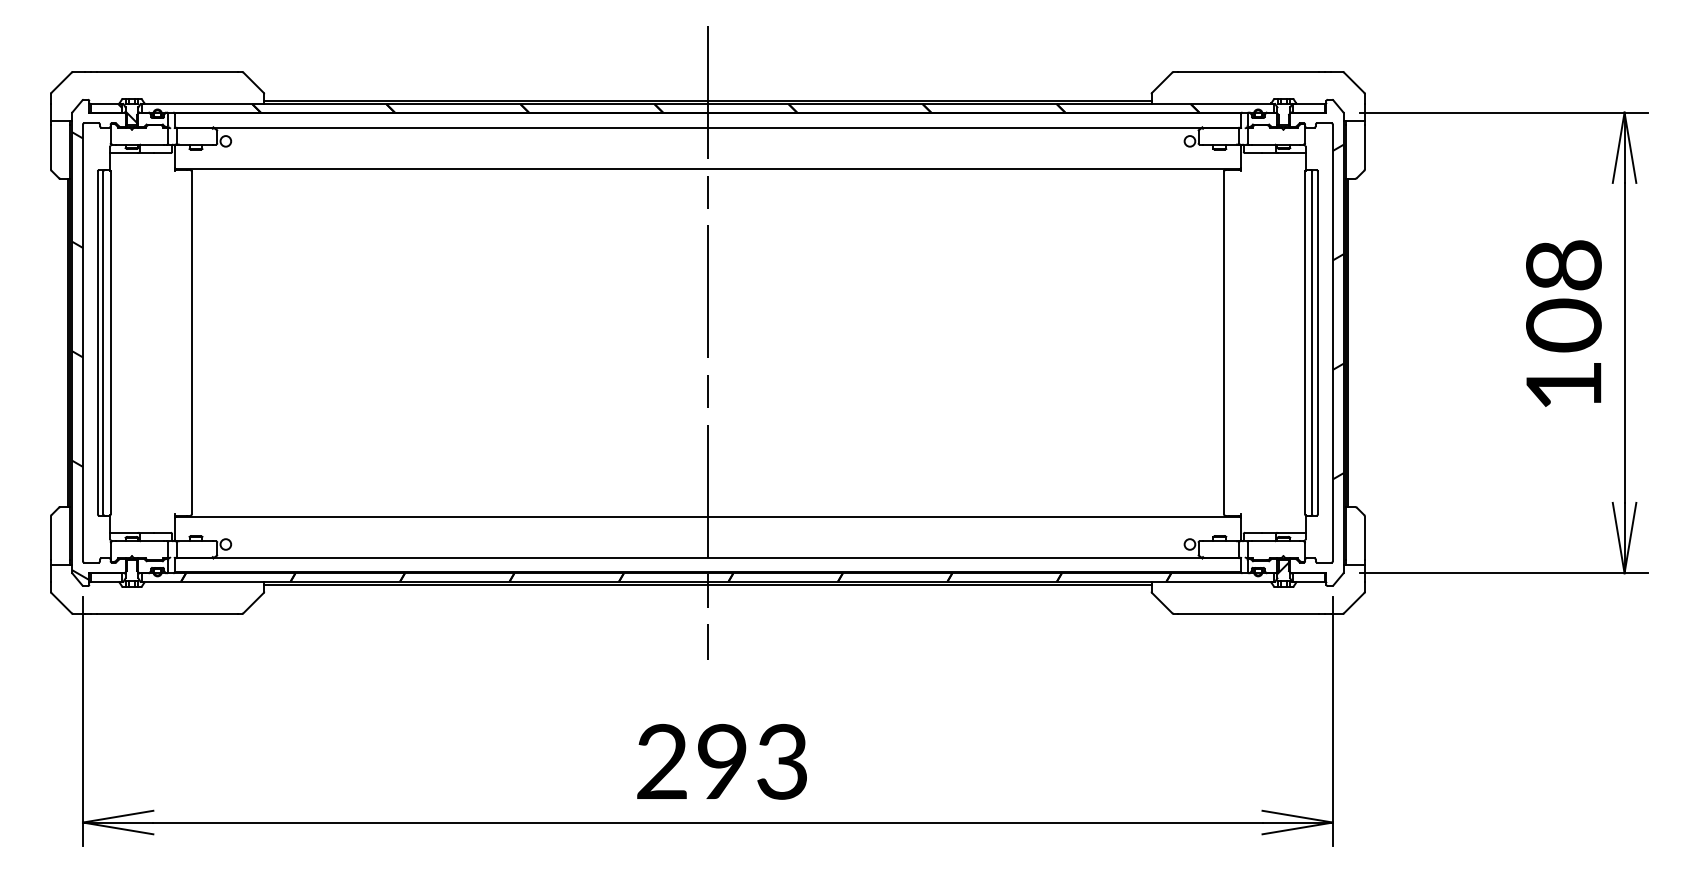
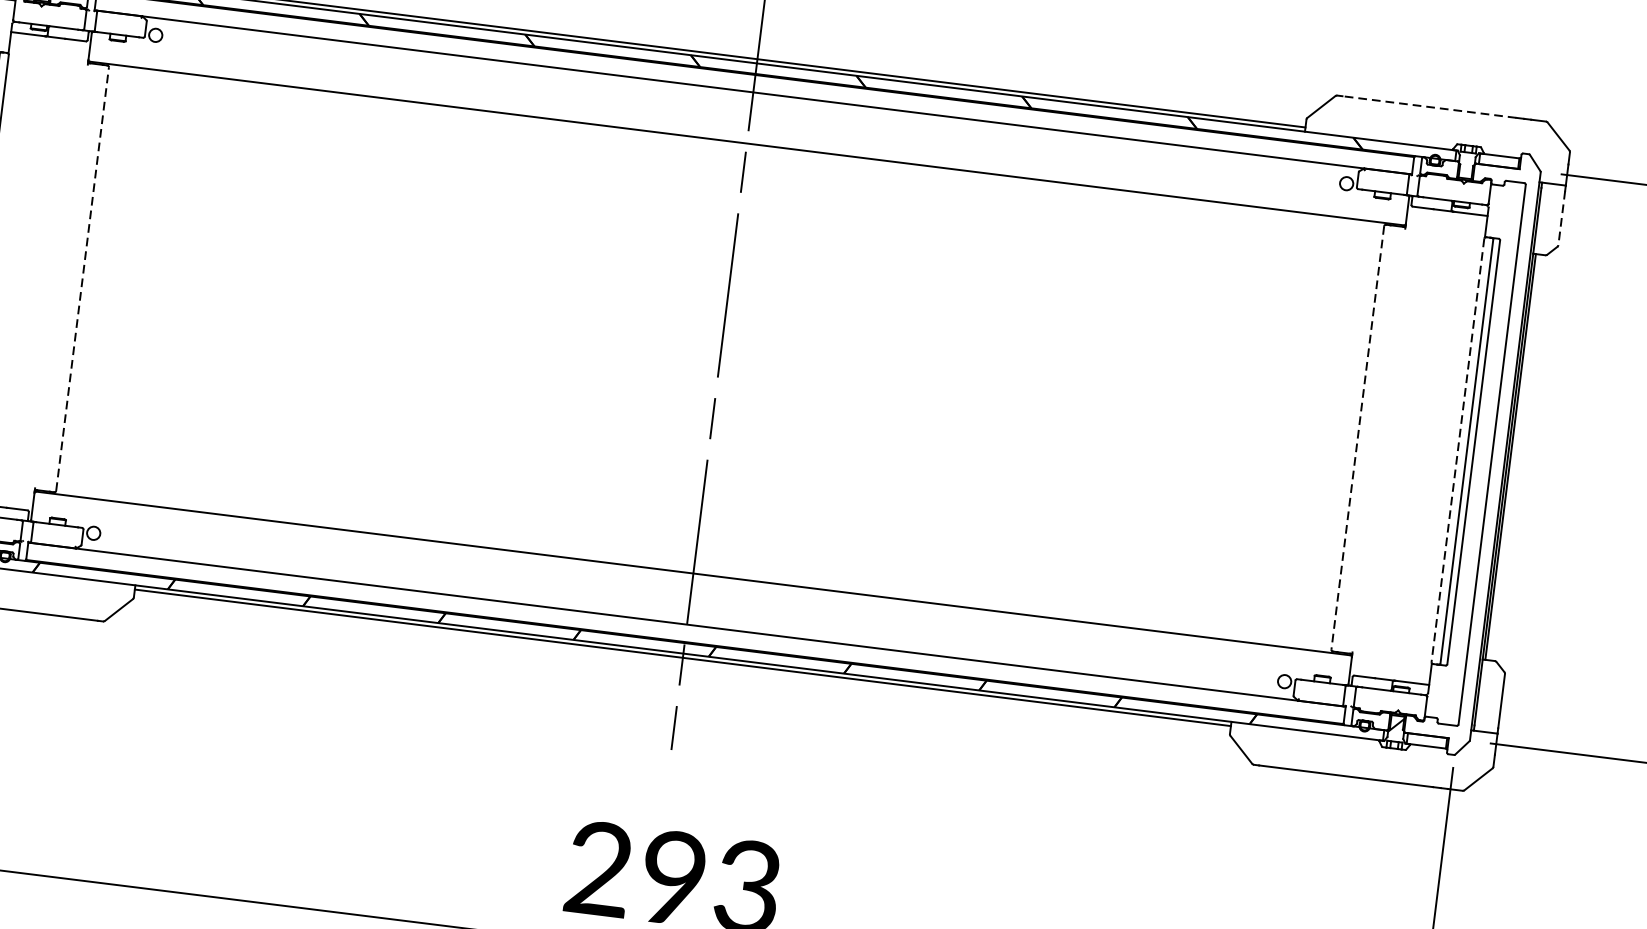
line: (1247, 72) -> (1428, 107), solid -> dashed
line: (1364, 147) -> (1561, 218), solid -> dashed
hatch: (1337, 311) -> (1502, 416), removed
line: (191, 342) -> (82, 278), solid -> dashed
line: (1224, 343) -> (1358, 438), solid -> dashed
line: (1305, 343) -> (1458, 451), solid -> dashed

